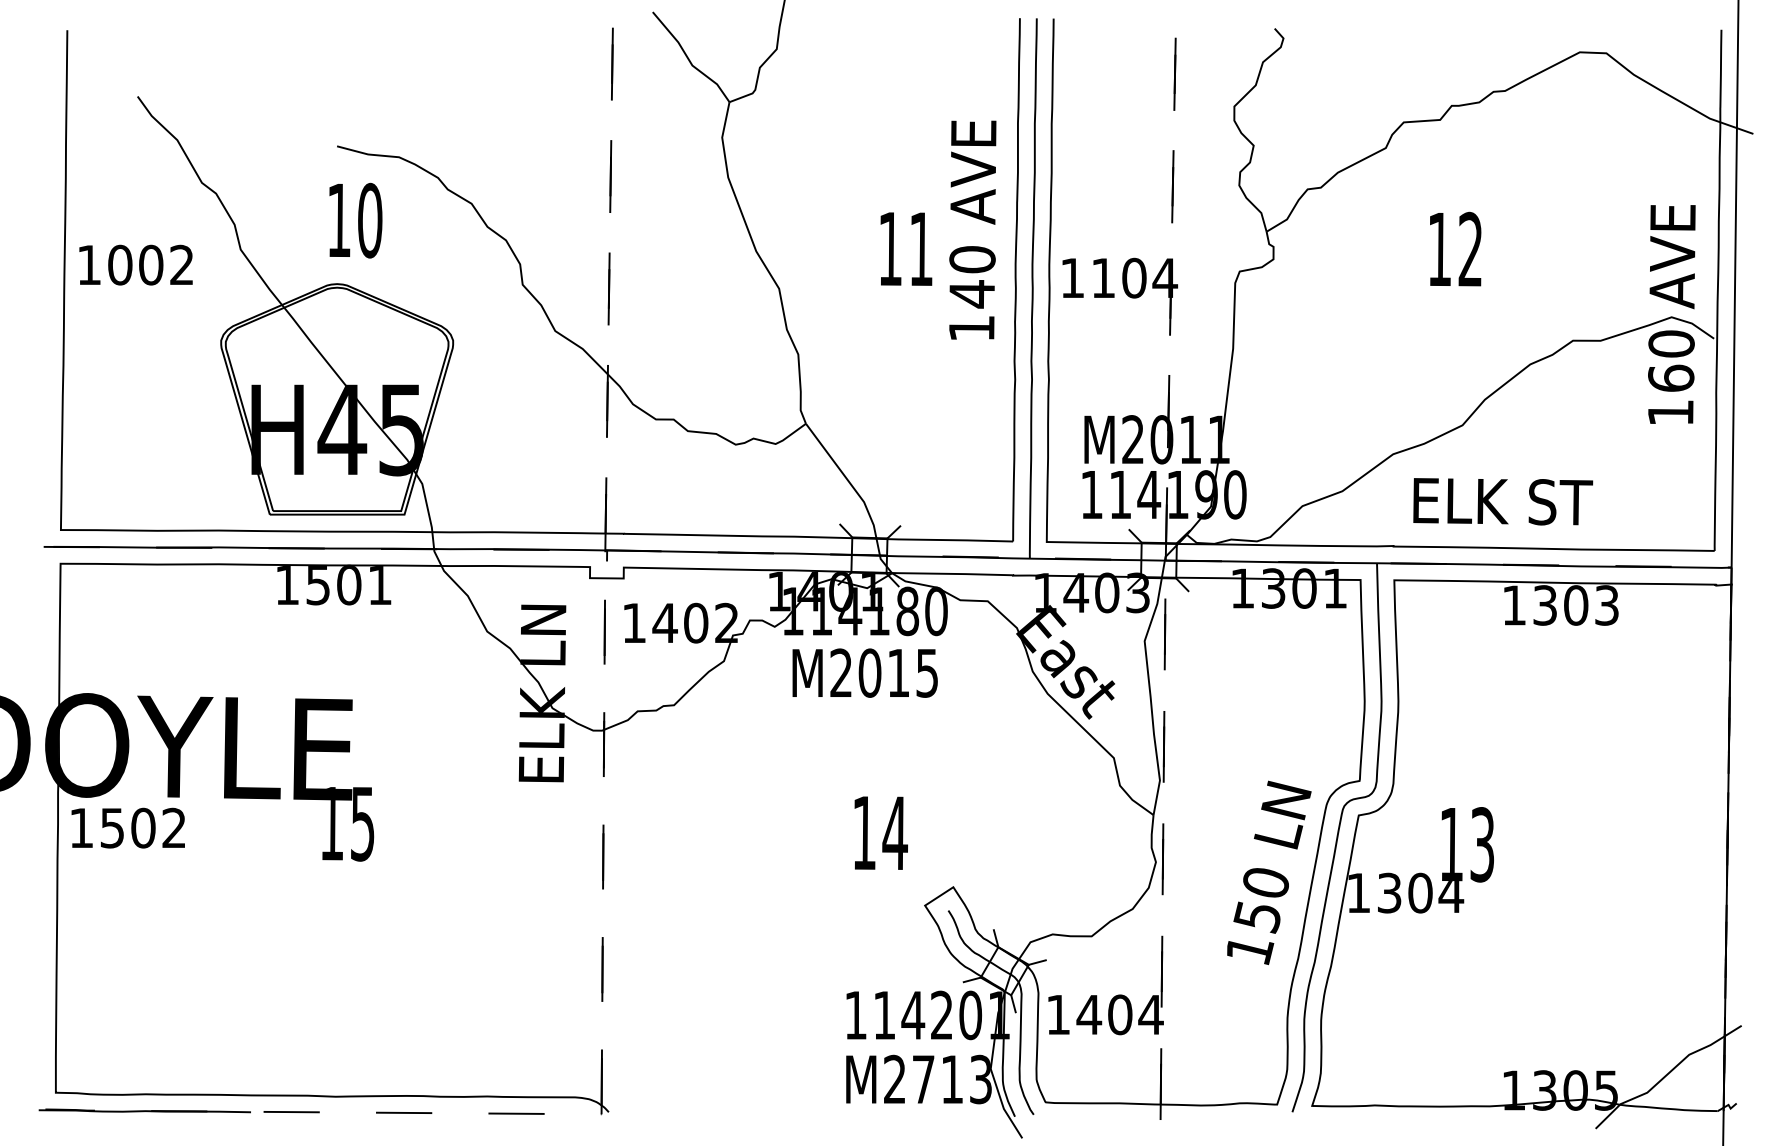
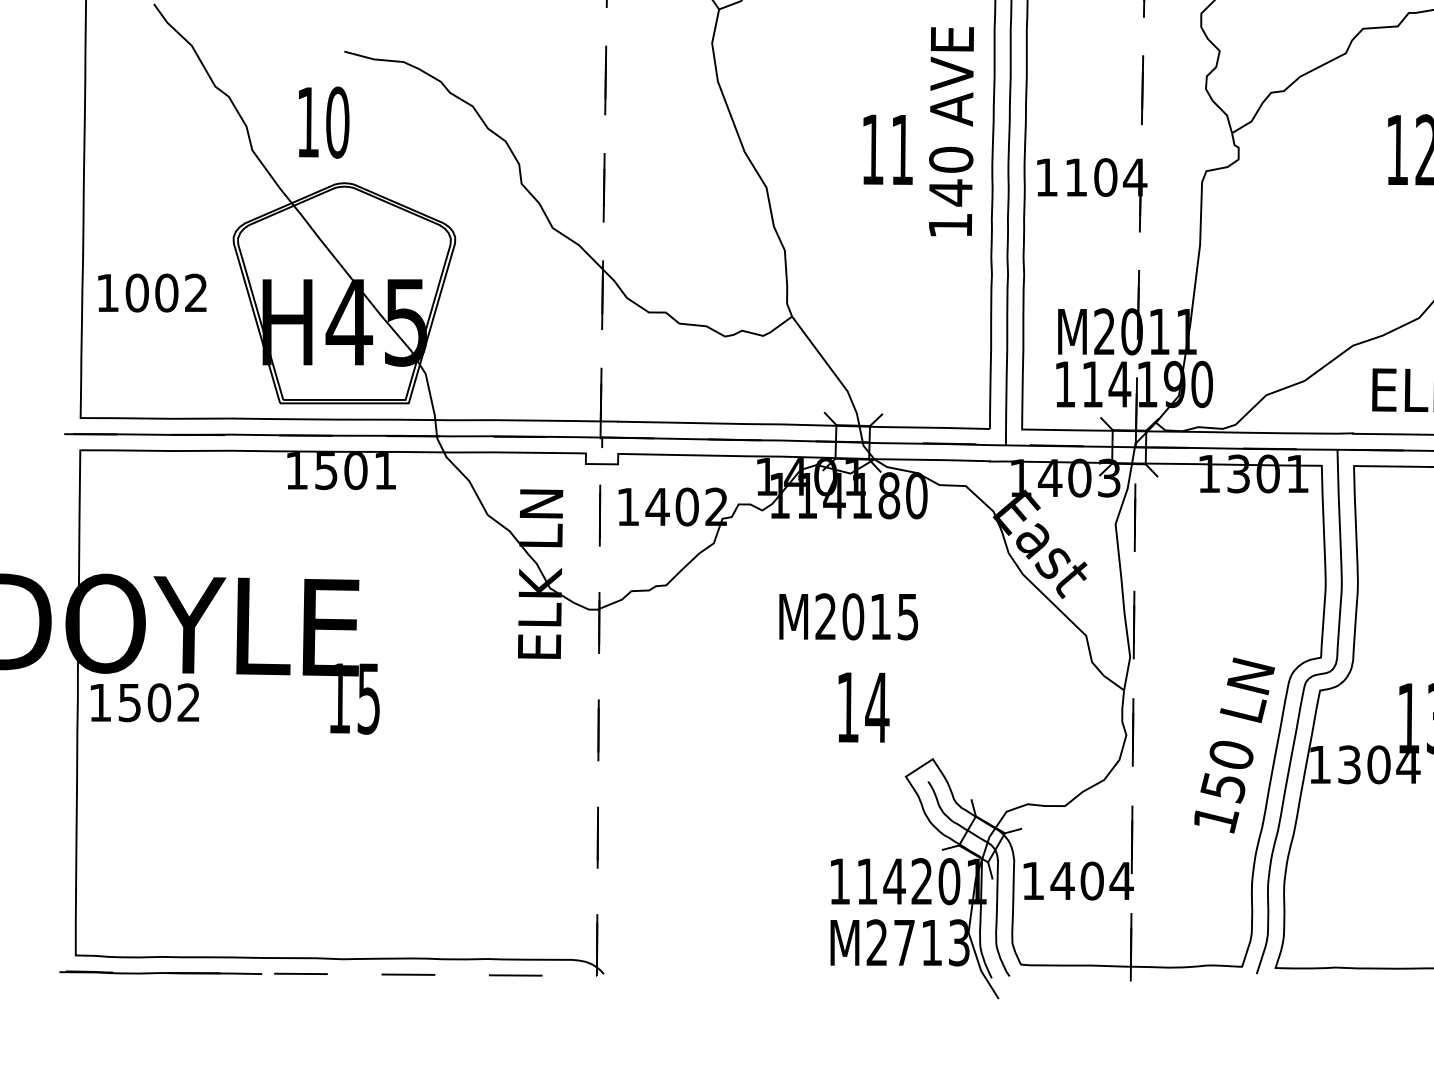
text: (355, 220) -> (323, 122), moved
text: (135, 264) -> (151, 292), moved
text: (864, 672) -> (848, 616), moved

